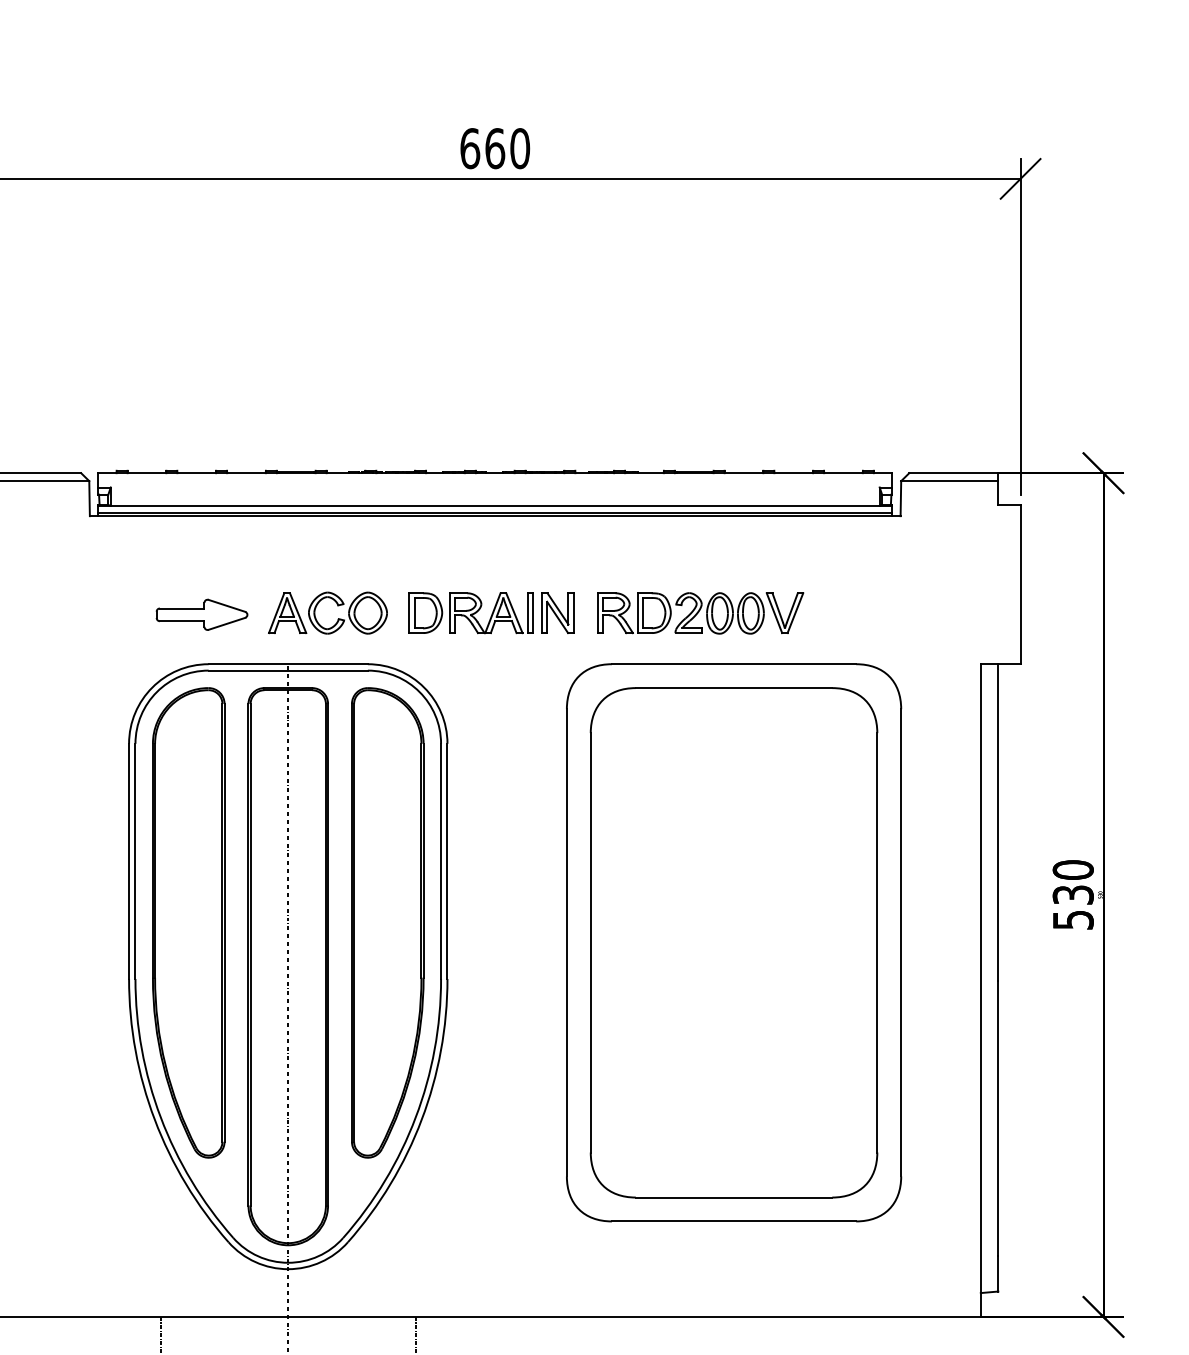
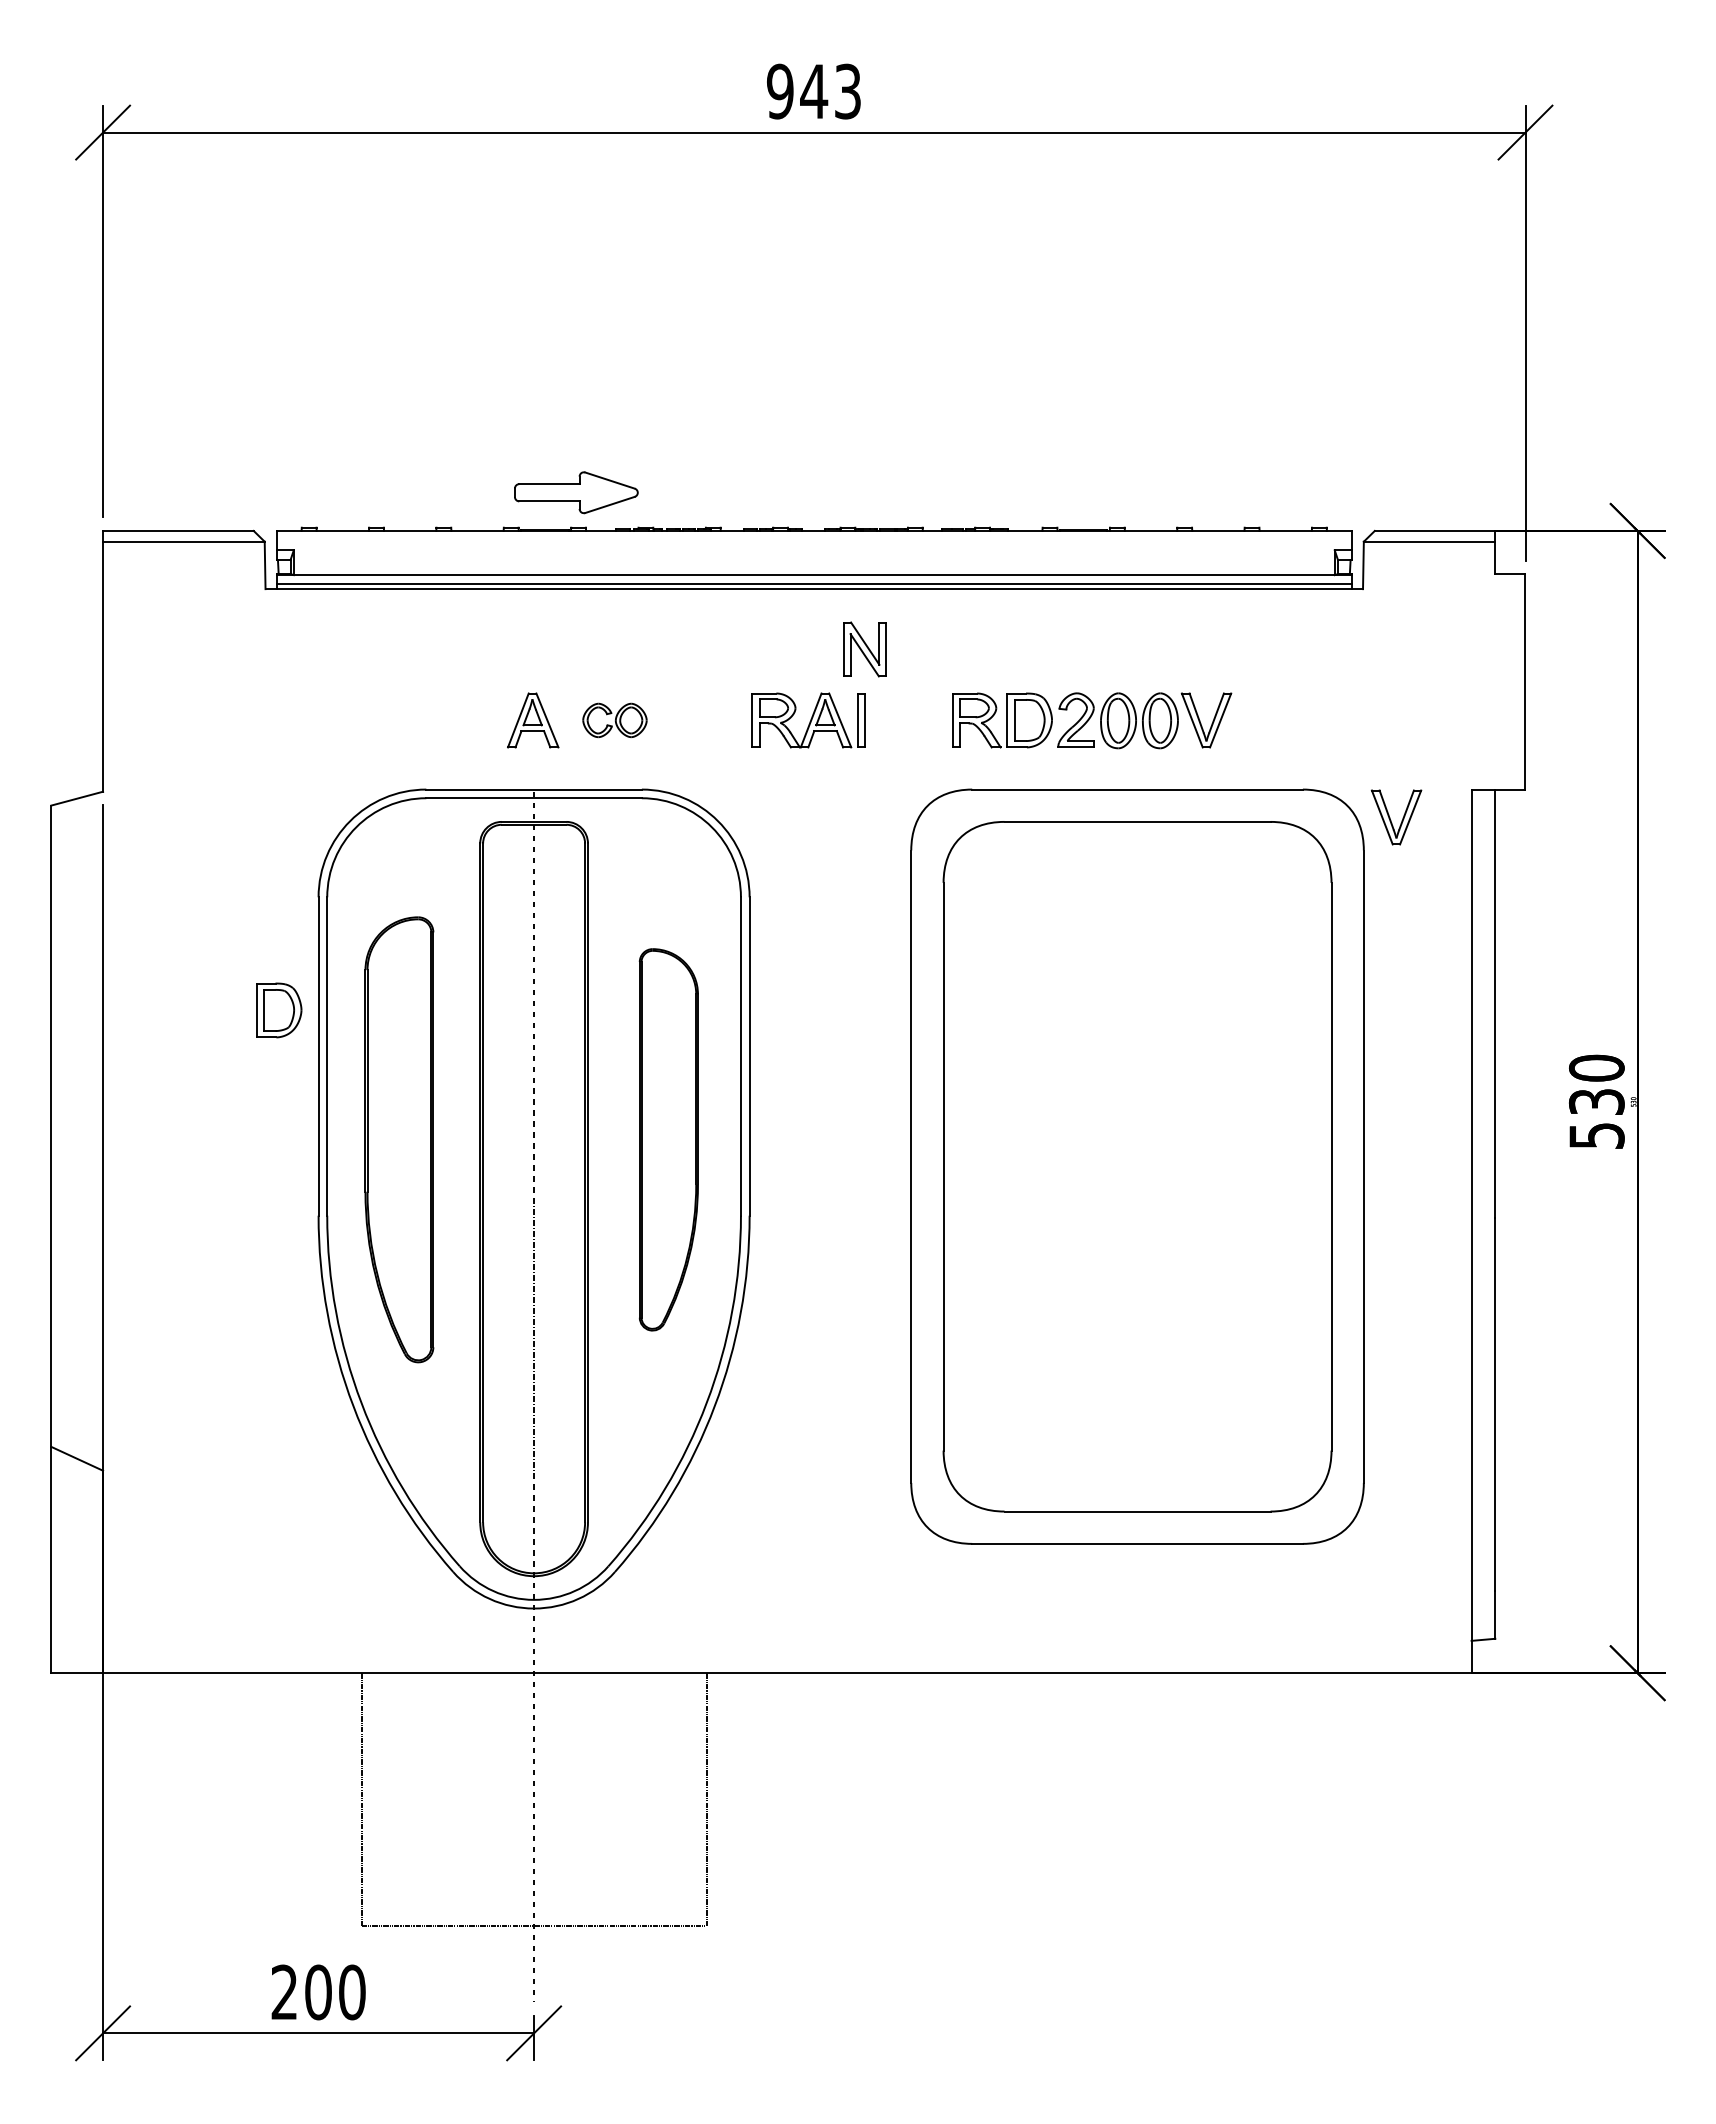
text: (495, 148) -> (814, 91), 660 -> 943
part: (347, 613) -> (614, 720), size x0.6
part: (425, 613) -> (279, 1010), moved
part: (557, 613) -> (864, 649), moved
part: (202, 614) -> (576, 492), moved
part: (925, 684) -> (1396, 817), added
part: (188, 922) -> (399, 1139), size x0.7
part: (387, 922) -> (668, 1139), size x0.6

